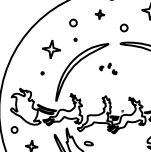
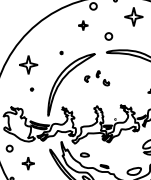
circle: (73, 22) -> (57, 36), removed
part: (51, 49) -> (28, 64), moved
part: (108, 68) -> (97, 78), size x1.43

